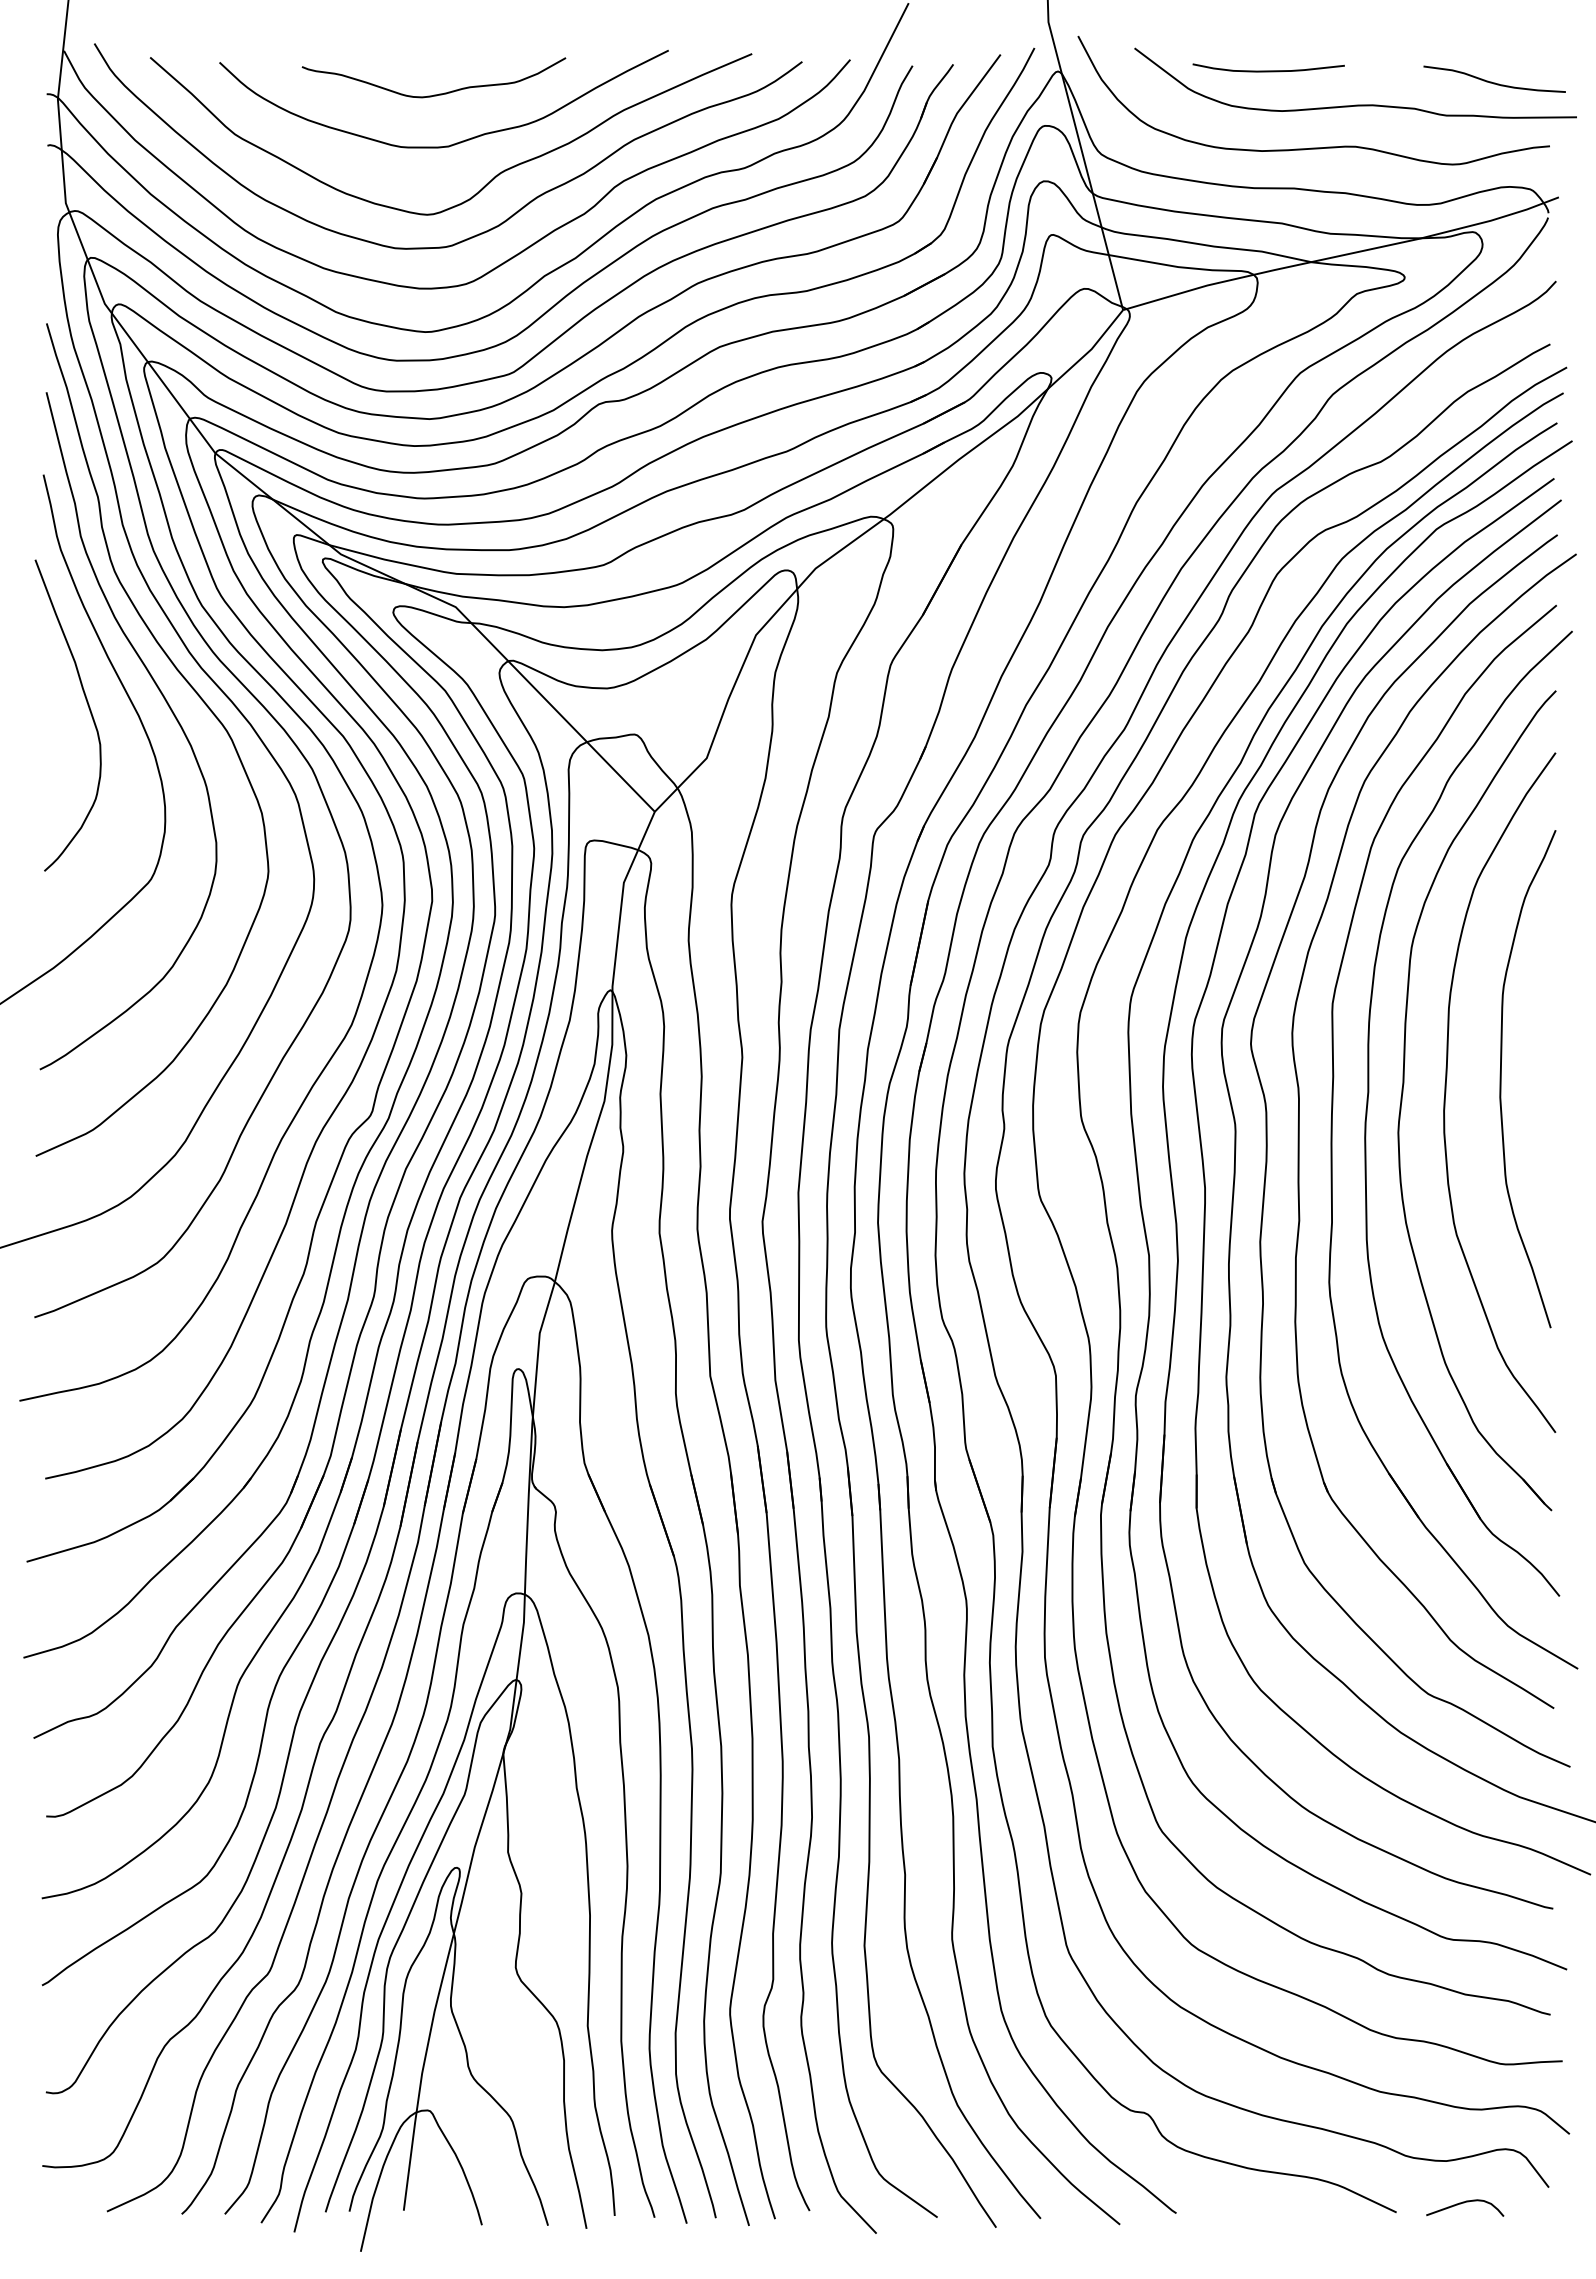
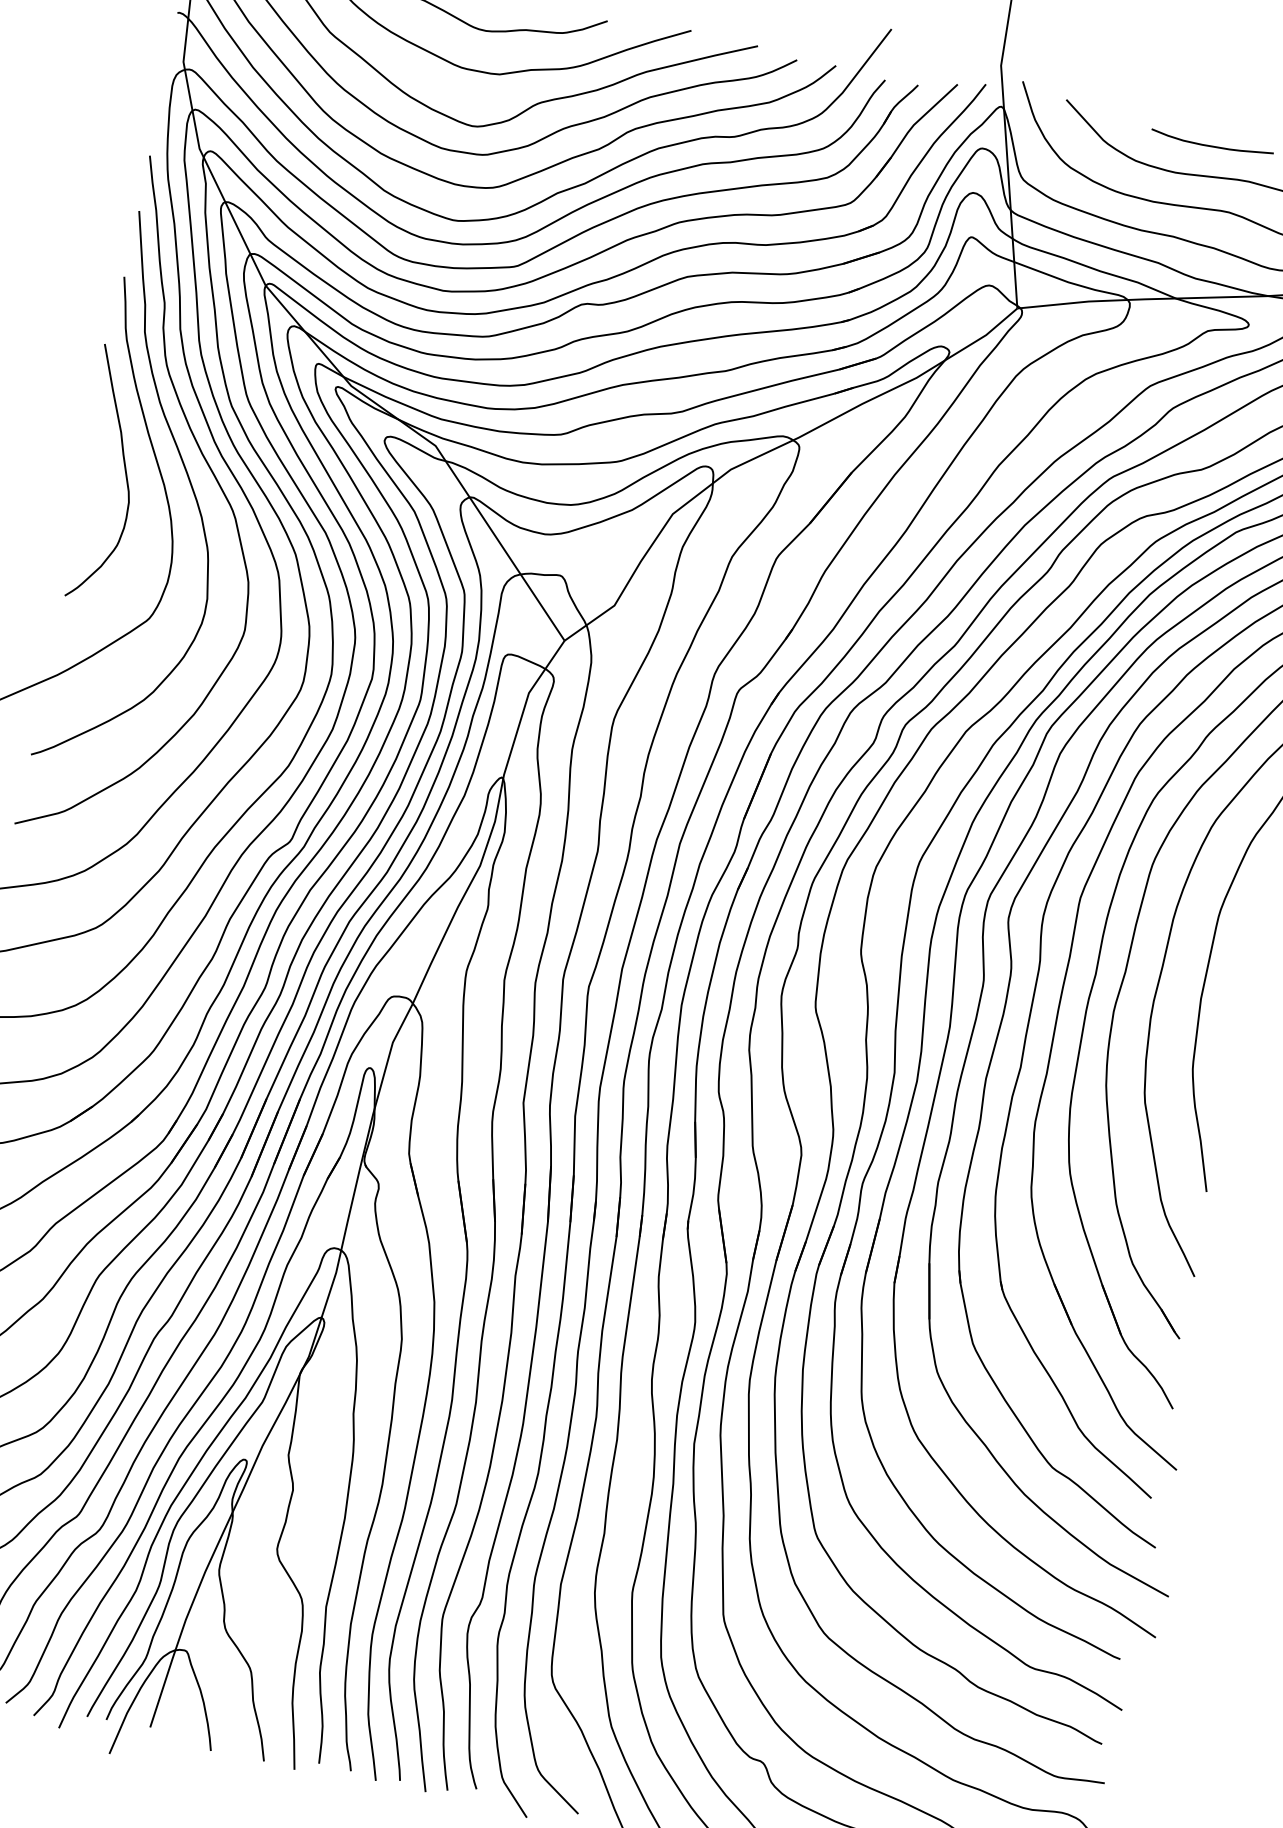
curve: (1268, 70) -> (1211, 145), moved

